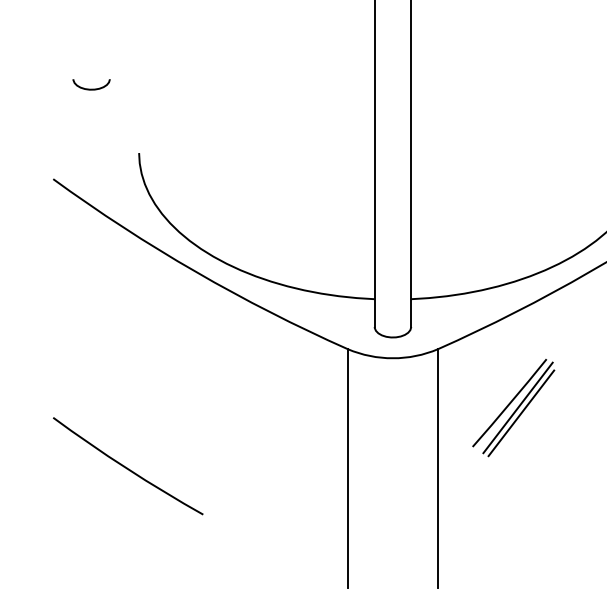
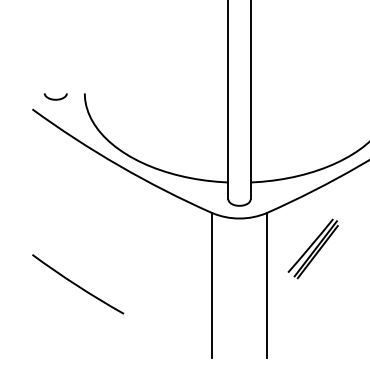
curve: (91, 87) -> (55, 98), moved

